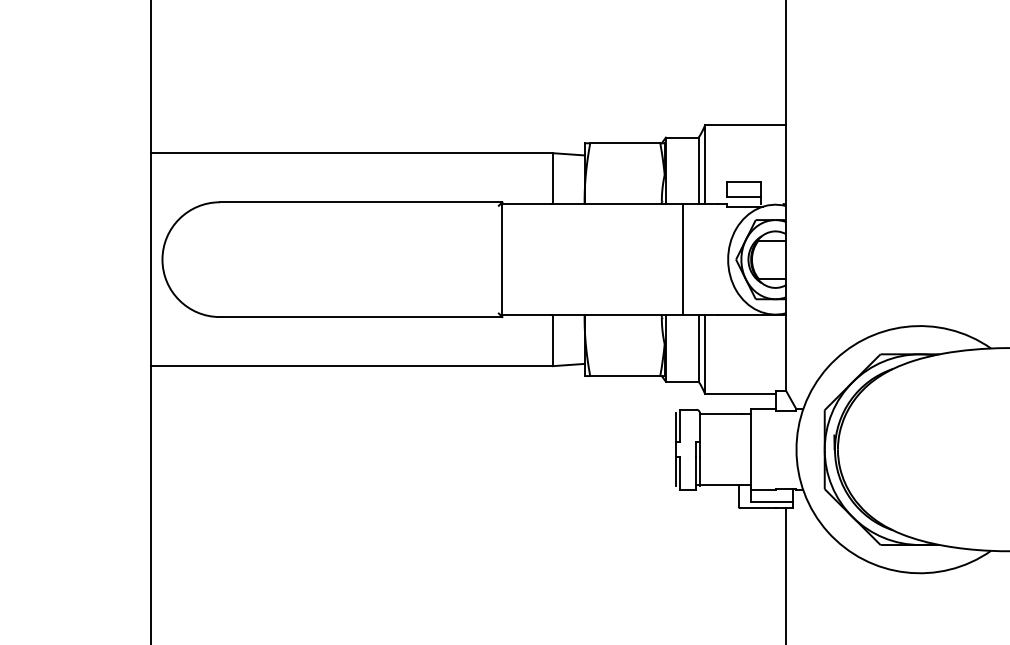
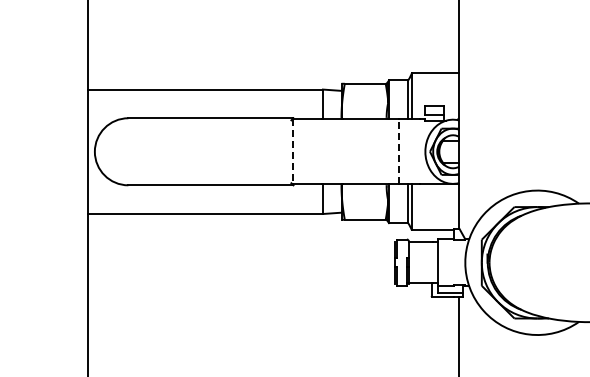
line: (683, 259) -> (399, 151), solid -> dashed
line: (502, 260) -> (293, 152), solid -> dashed

